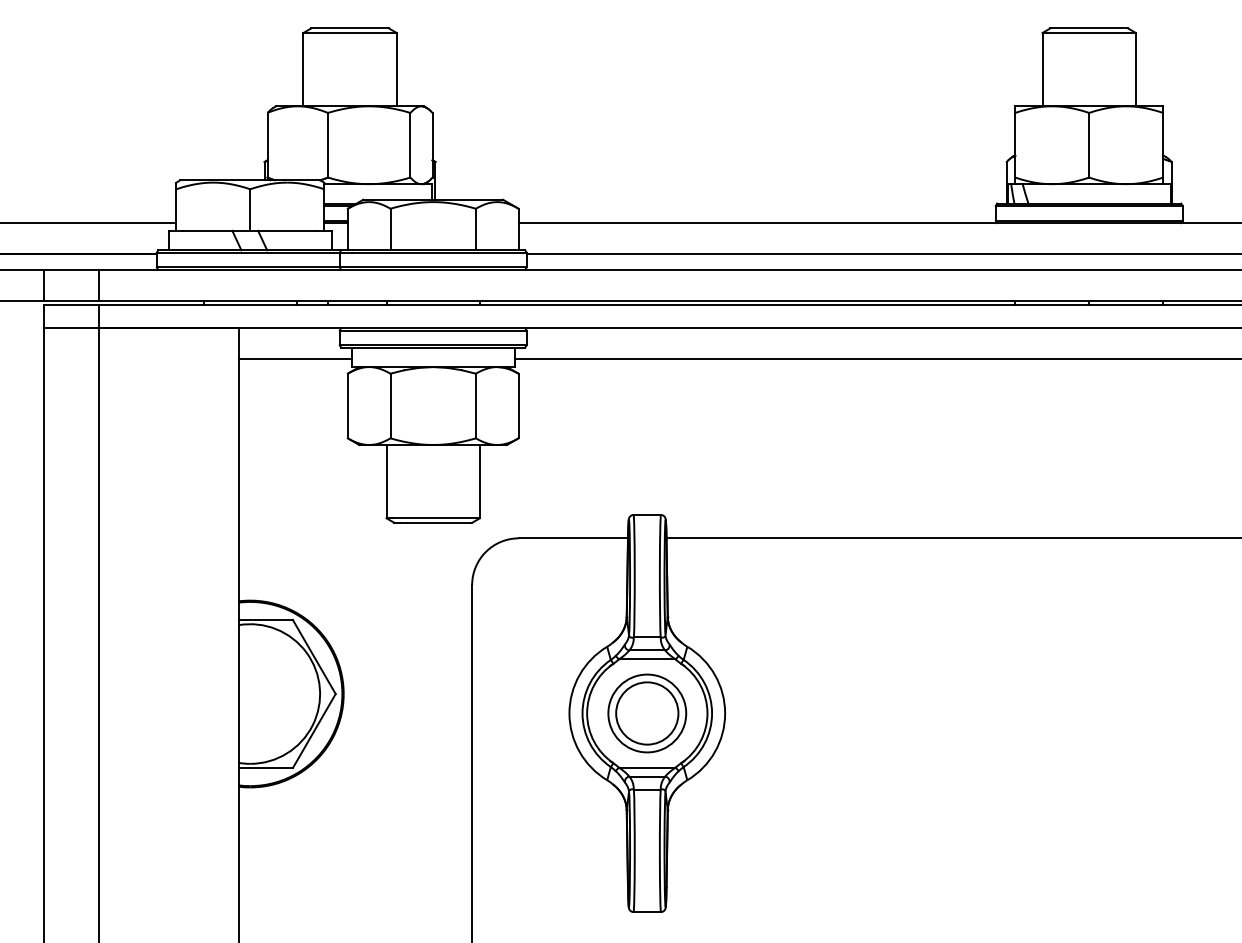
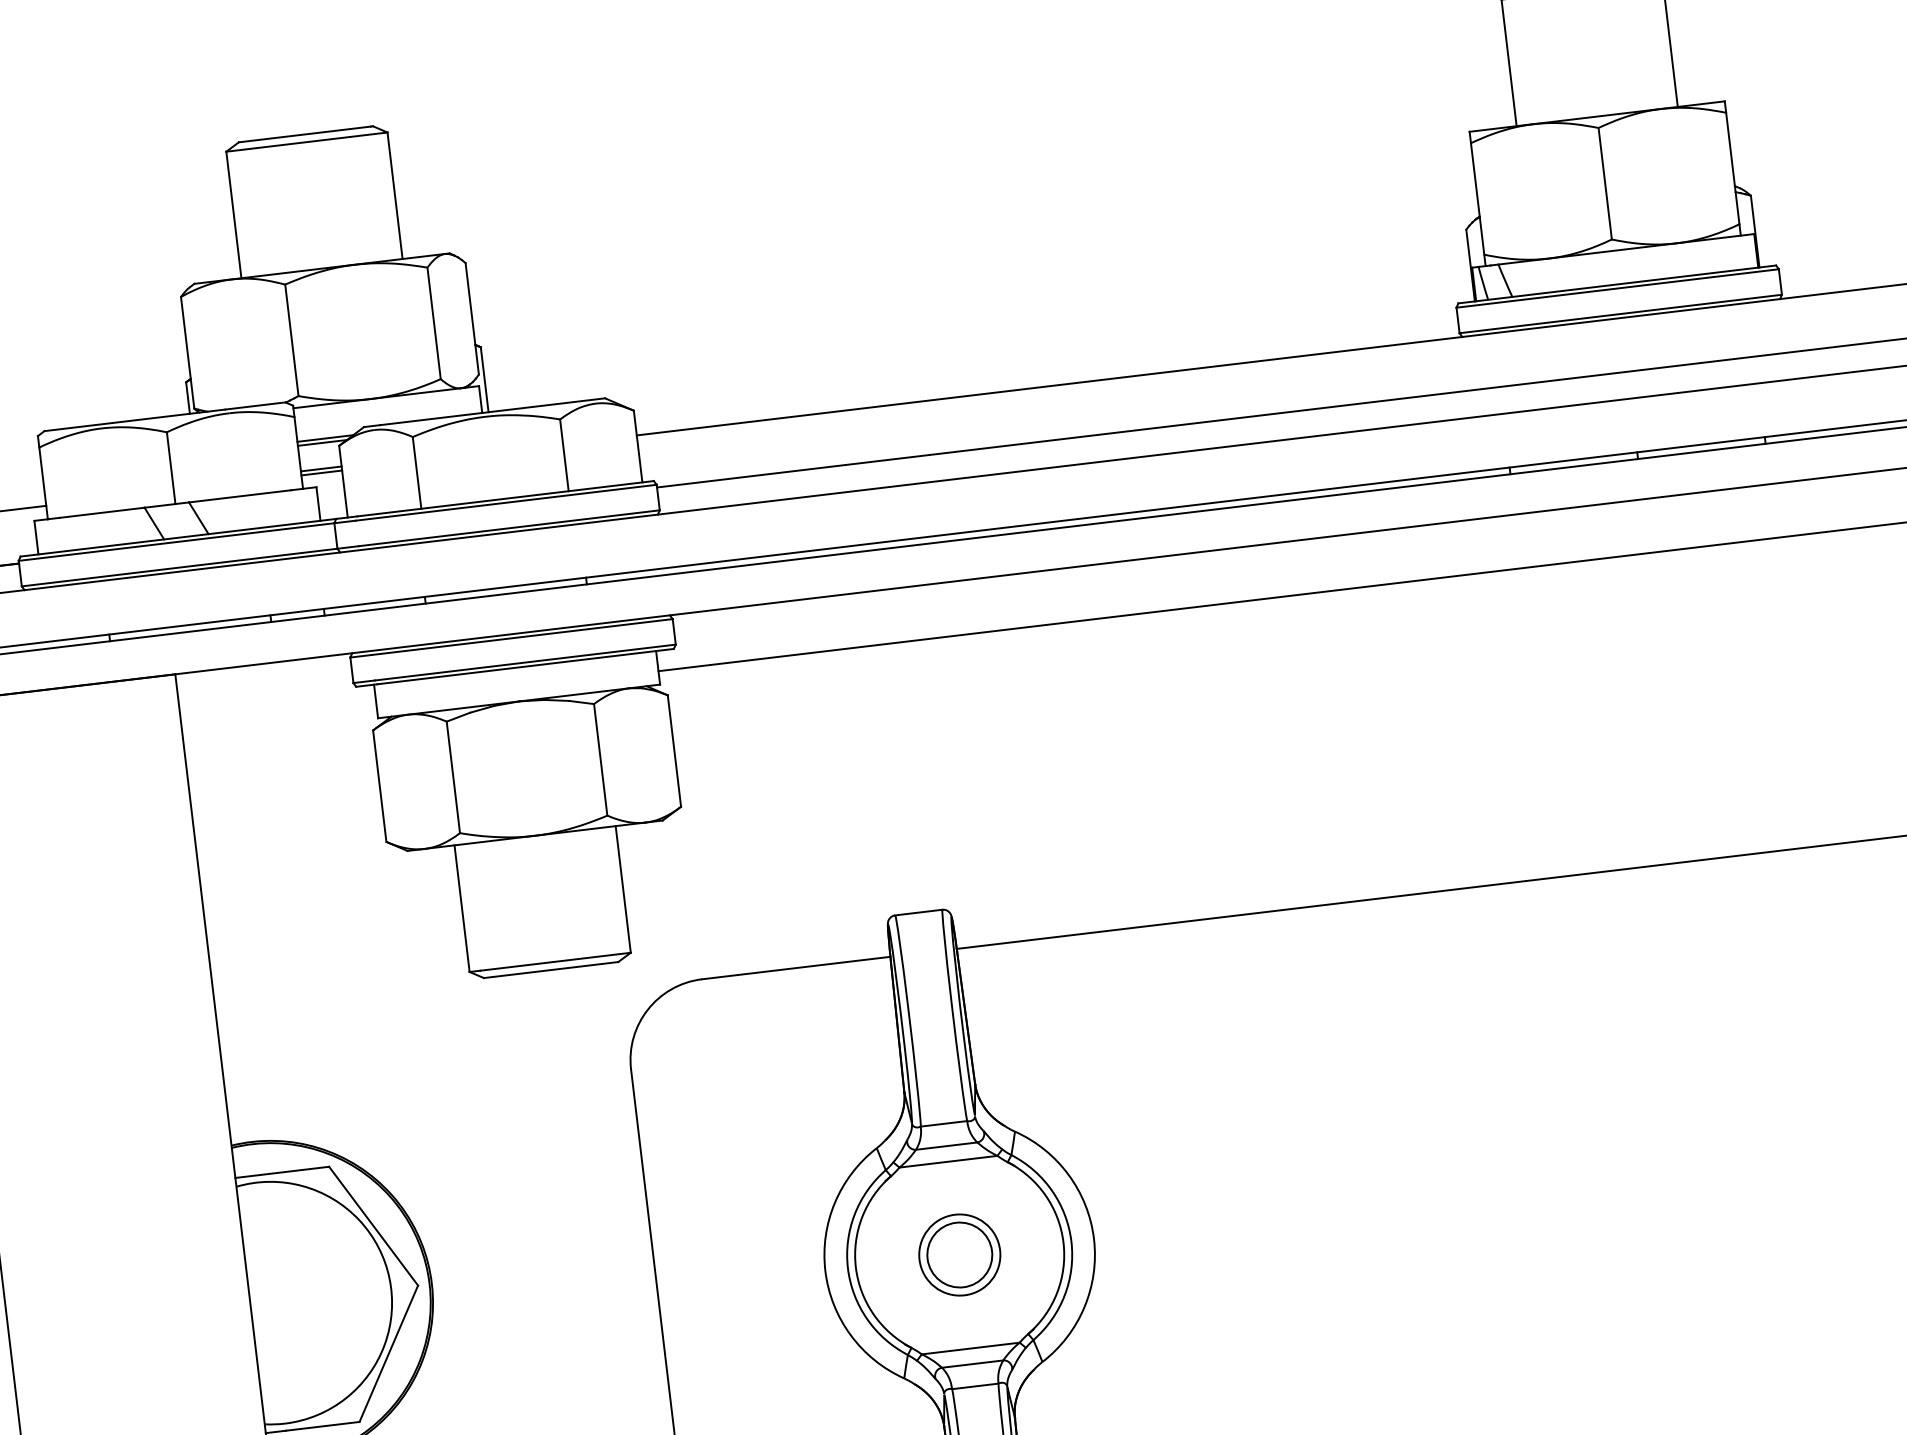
line: (294, 359) -> (278, 716), removed
part: (647, 713) -> (960, 1255), size x0.6

